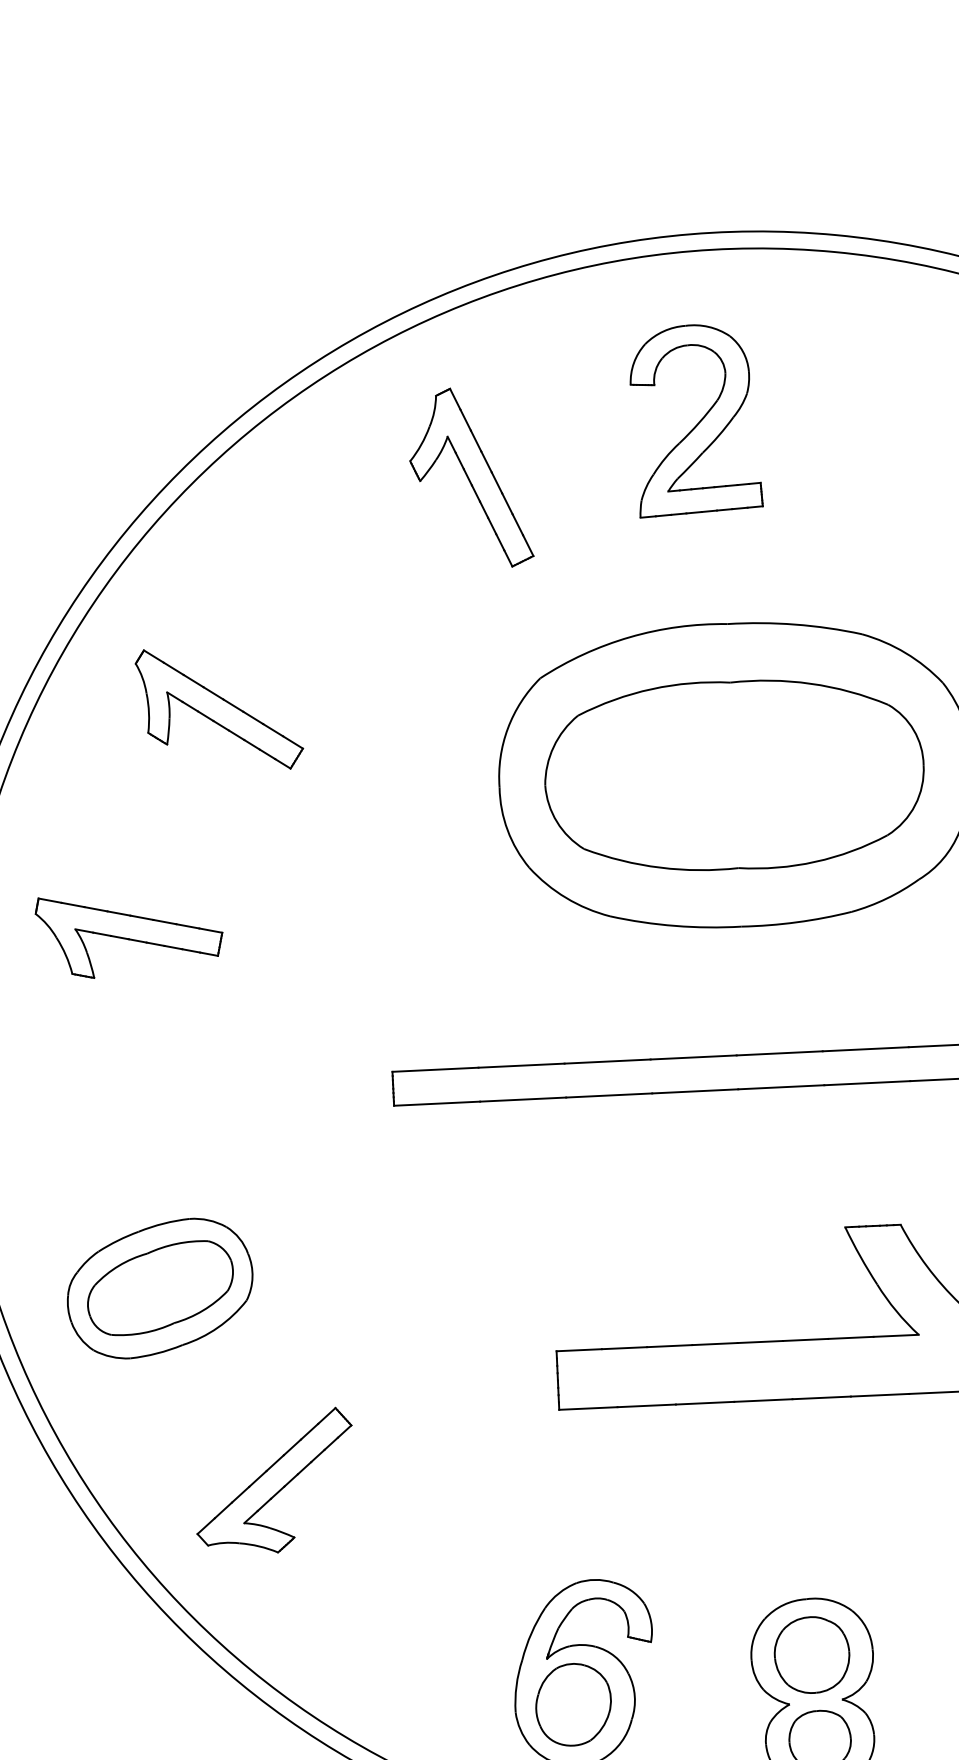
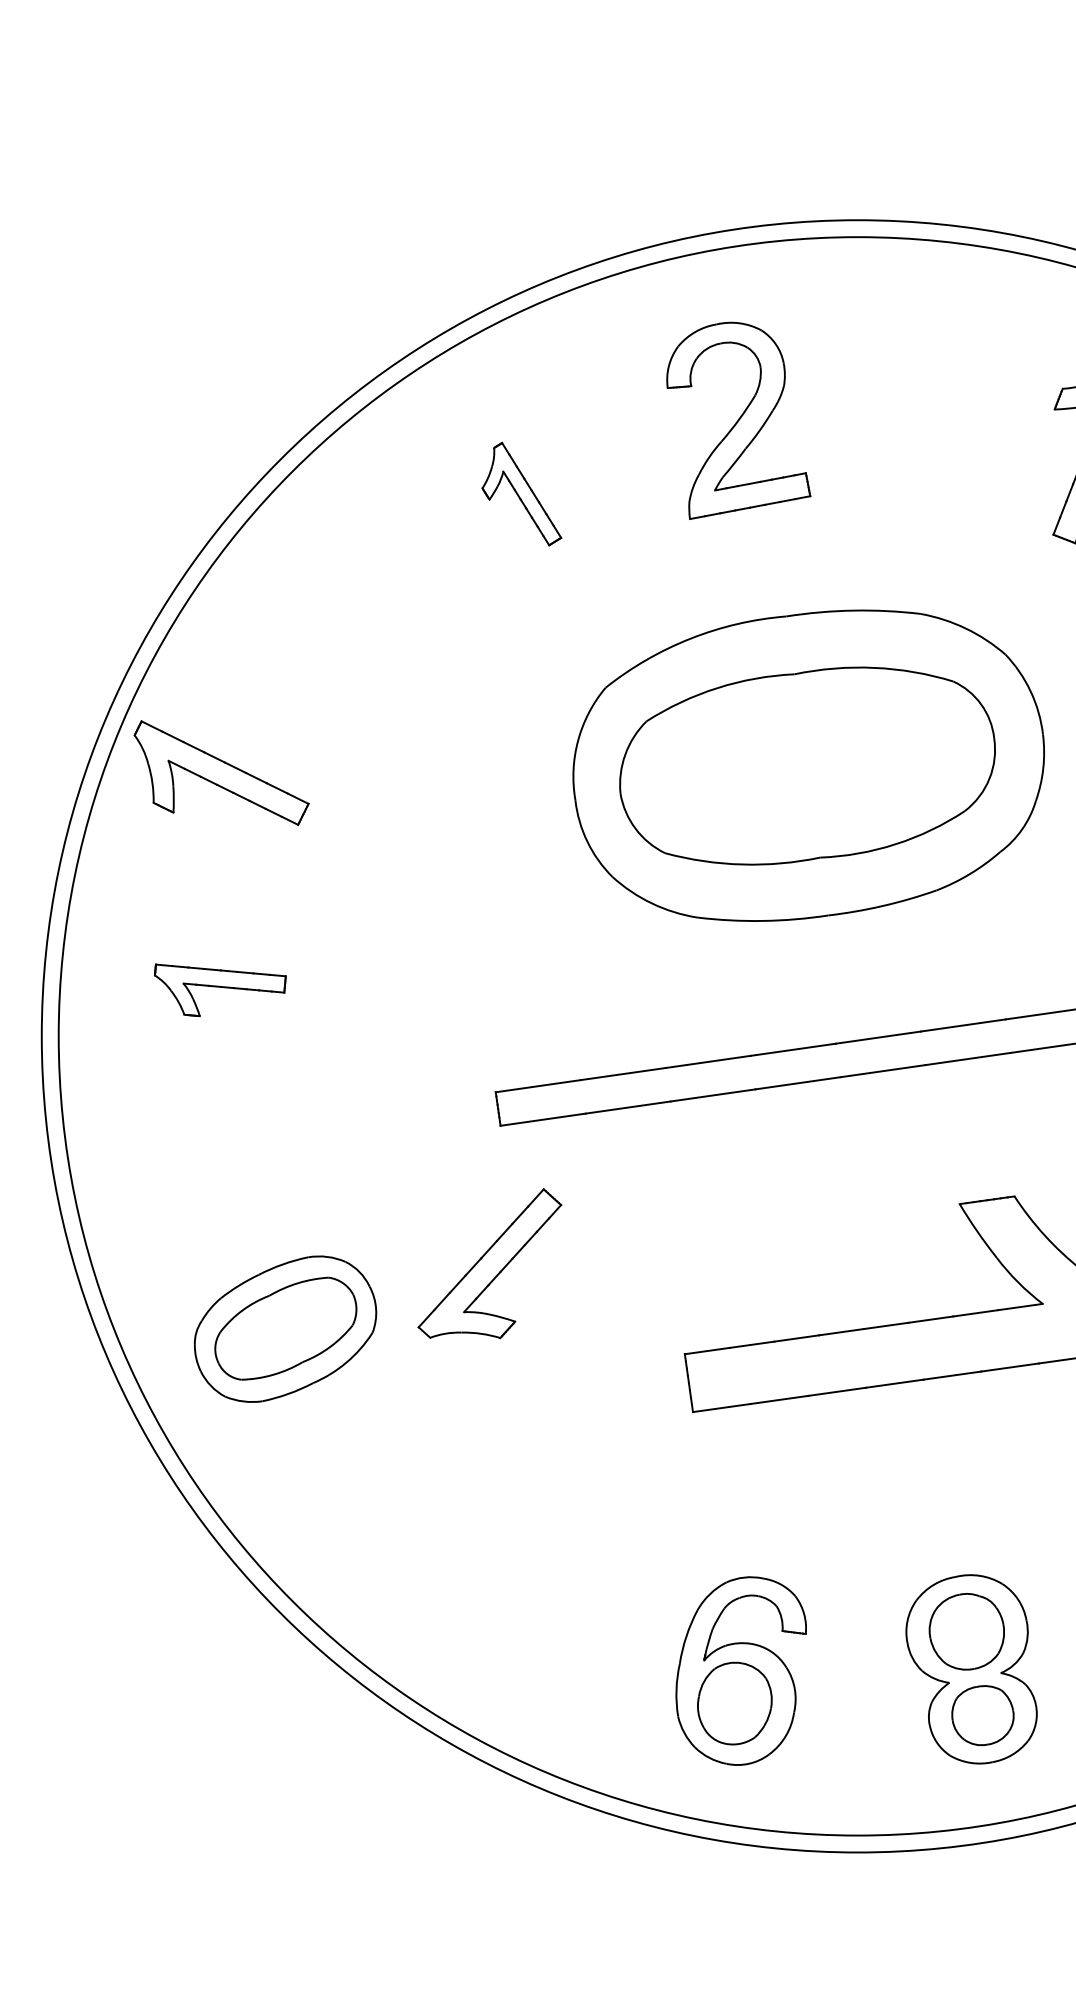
part: (474, 476) -> (521, 493), size x0.6
part: (218, 709) -> (221, 772), moved
part: (127, 944) -> (220, 990), size x0.7
part: (274, 1477) -> (489, 1263), moved

